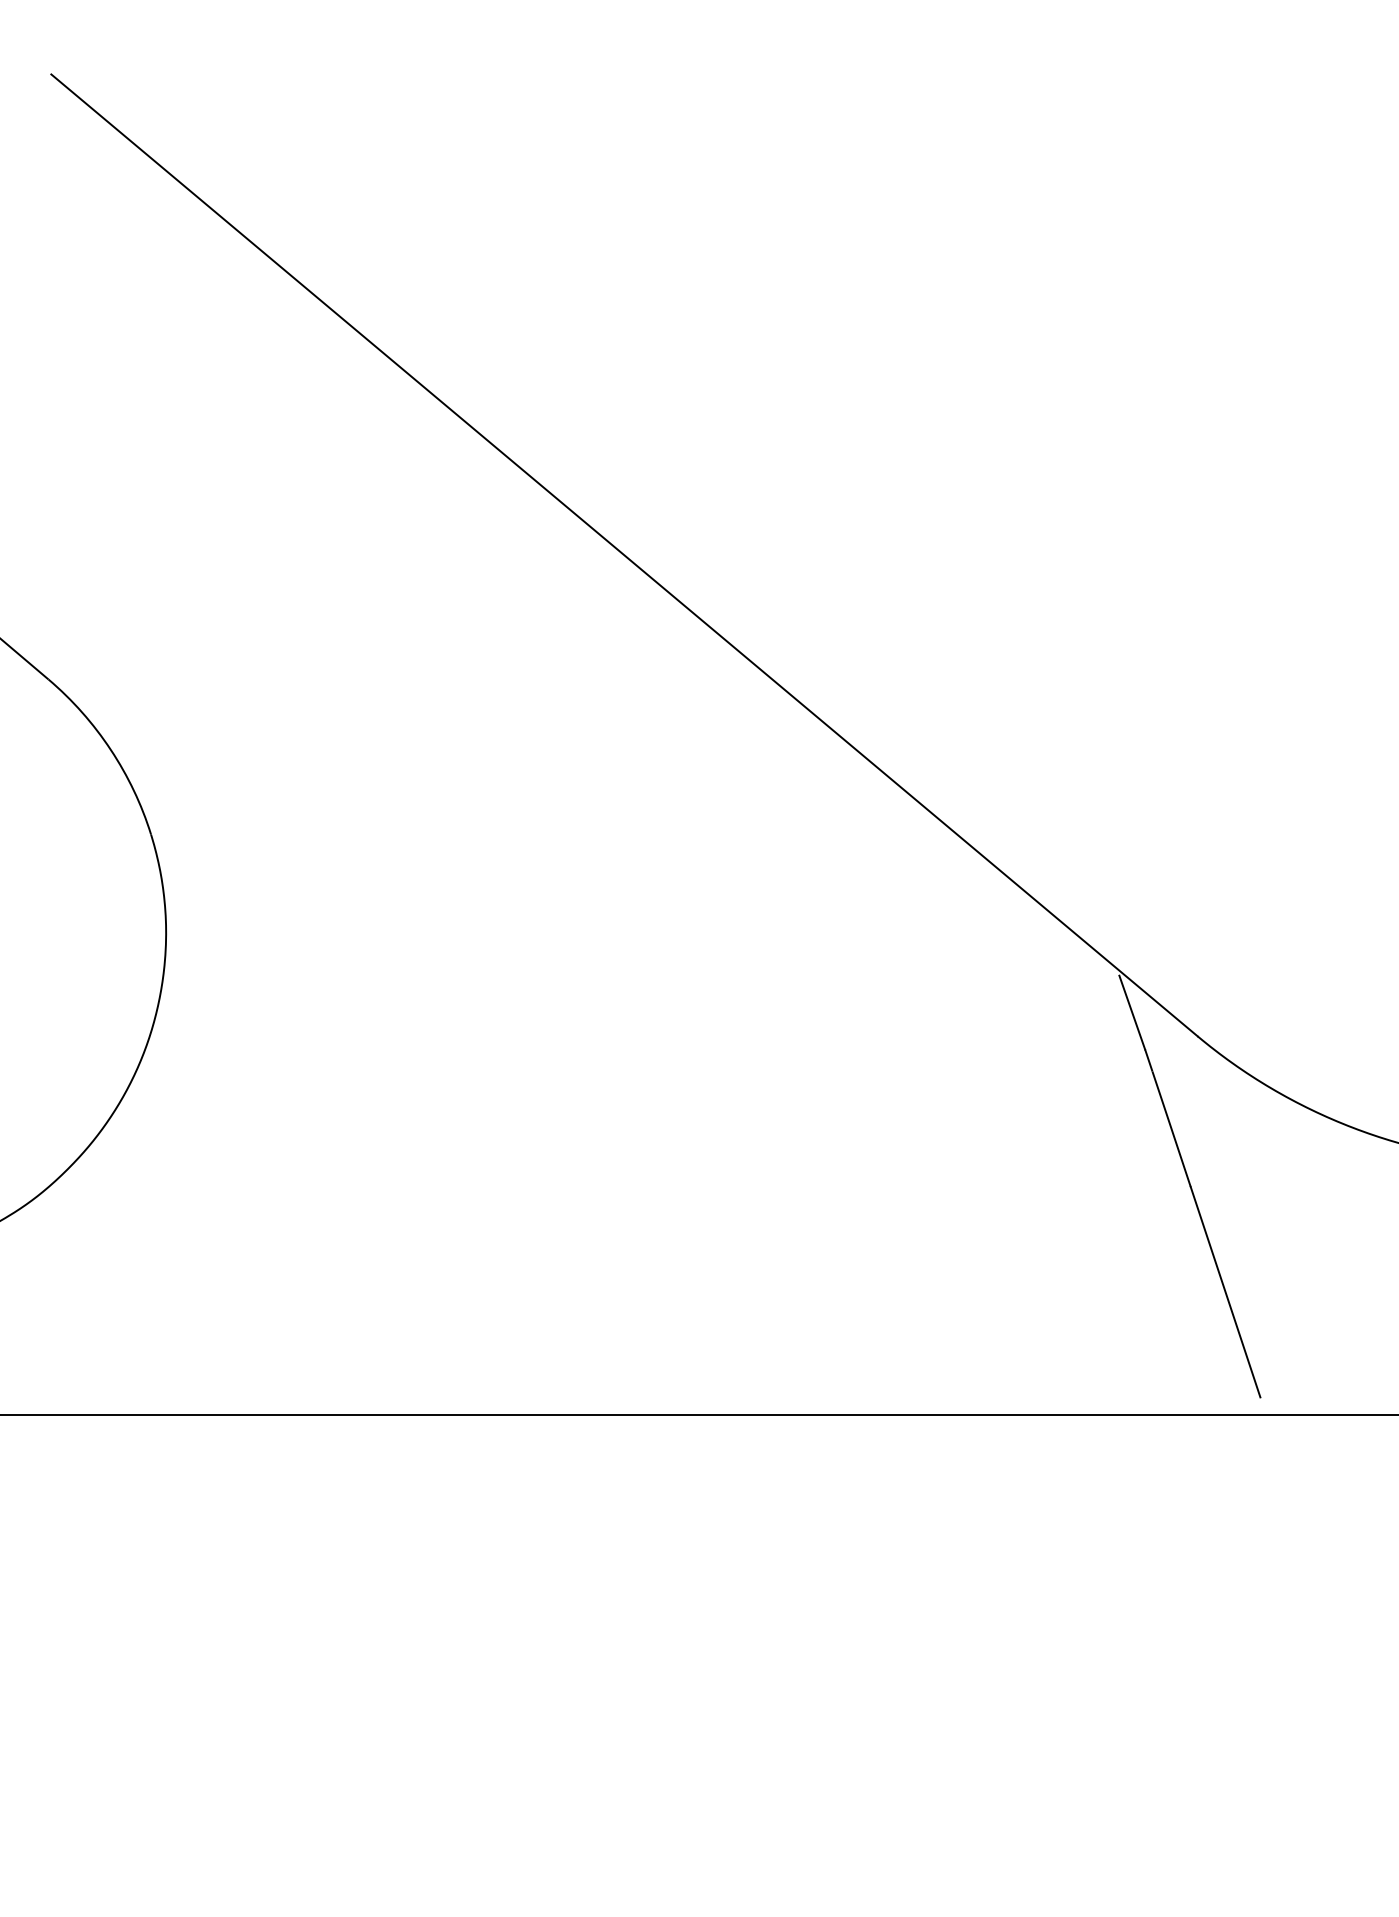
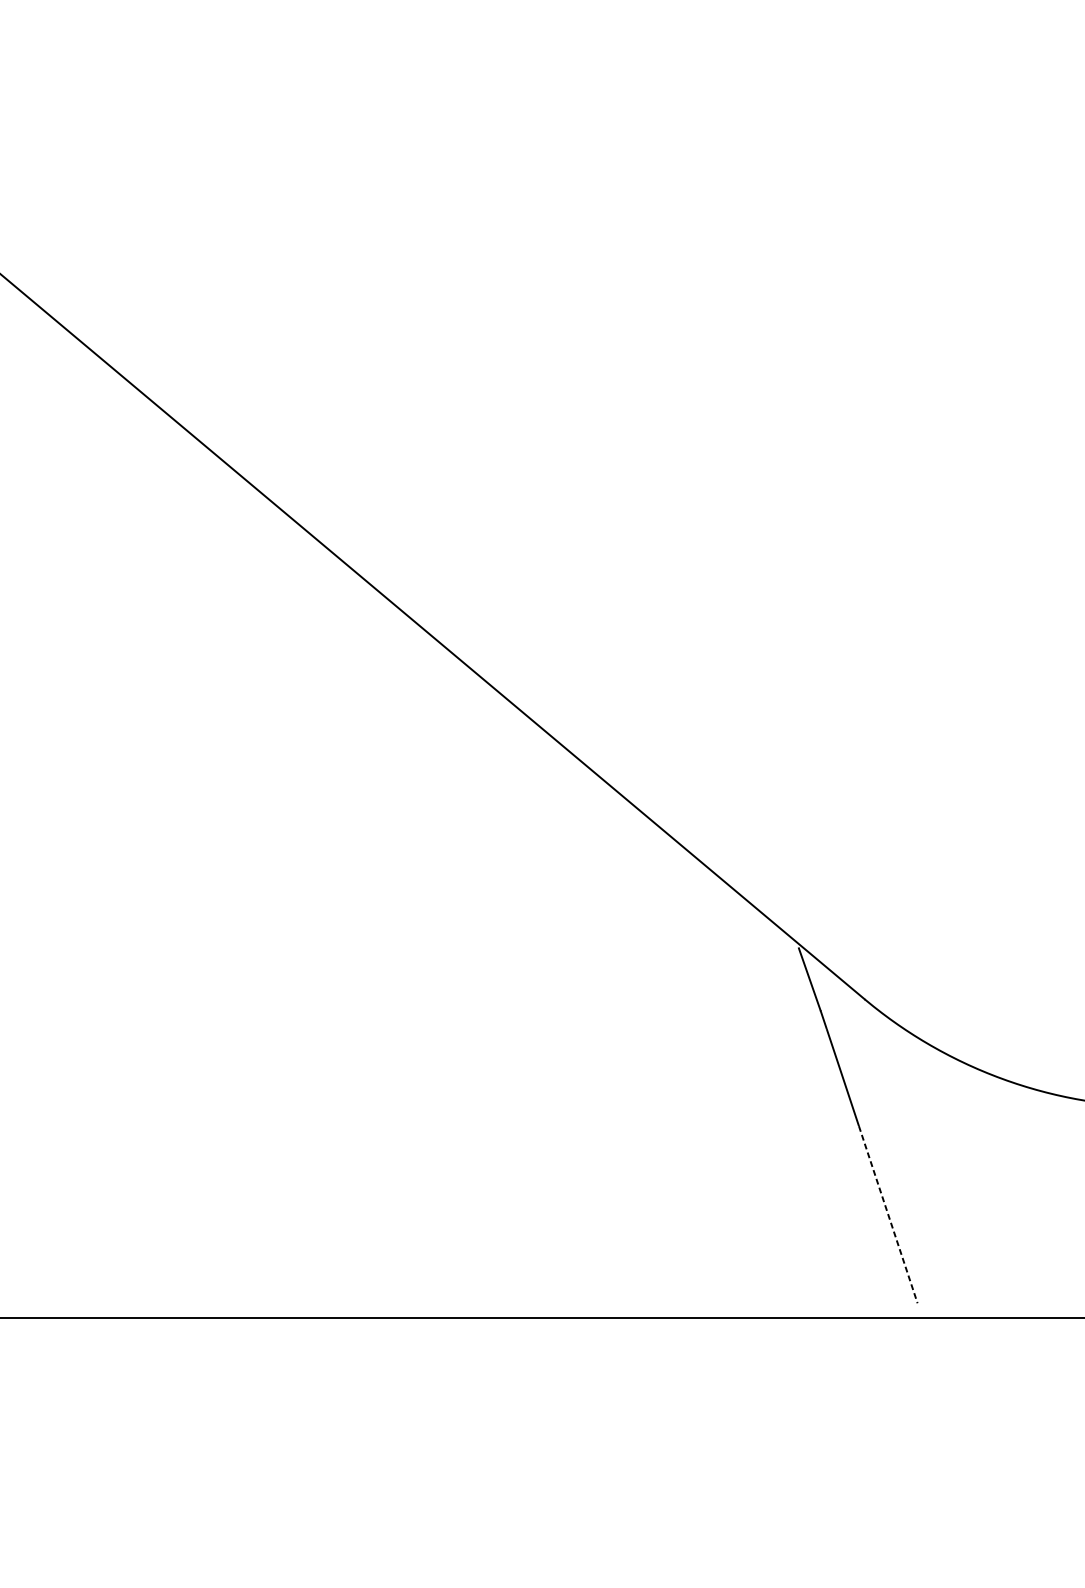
line: (1225, 1292) -> (888, 1214), solid -> dashed

